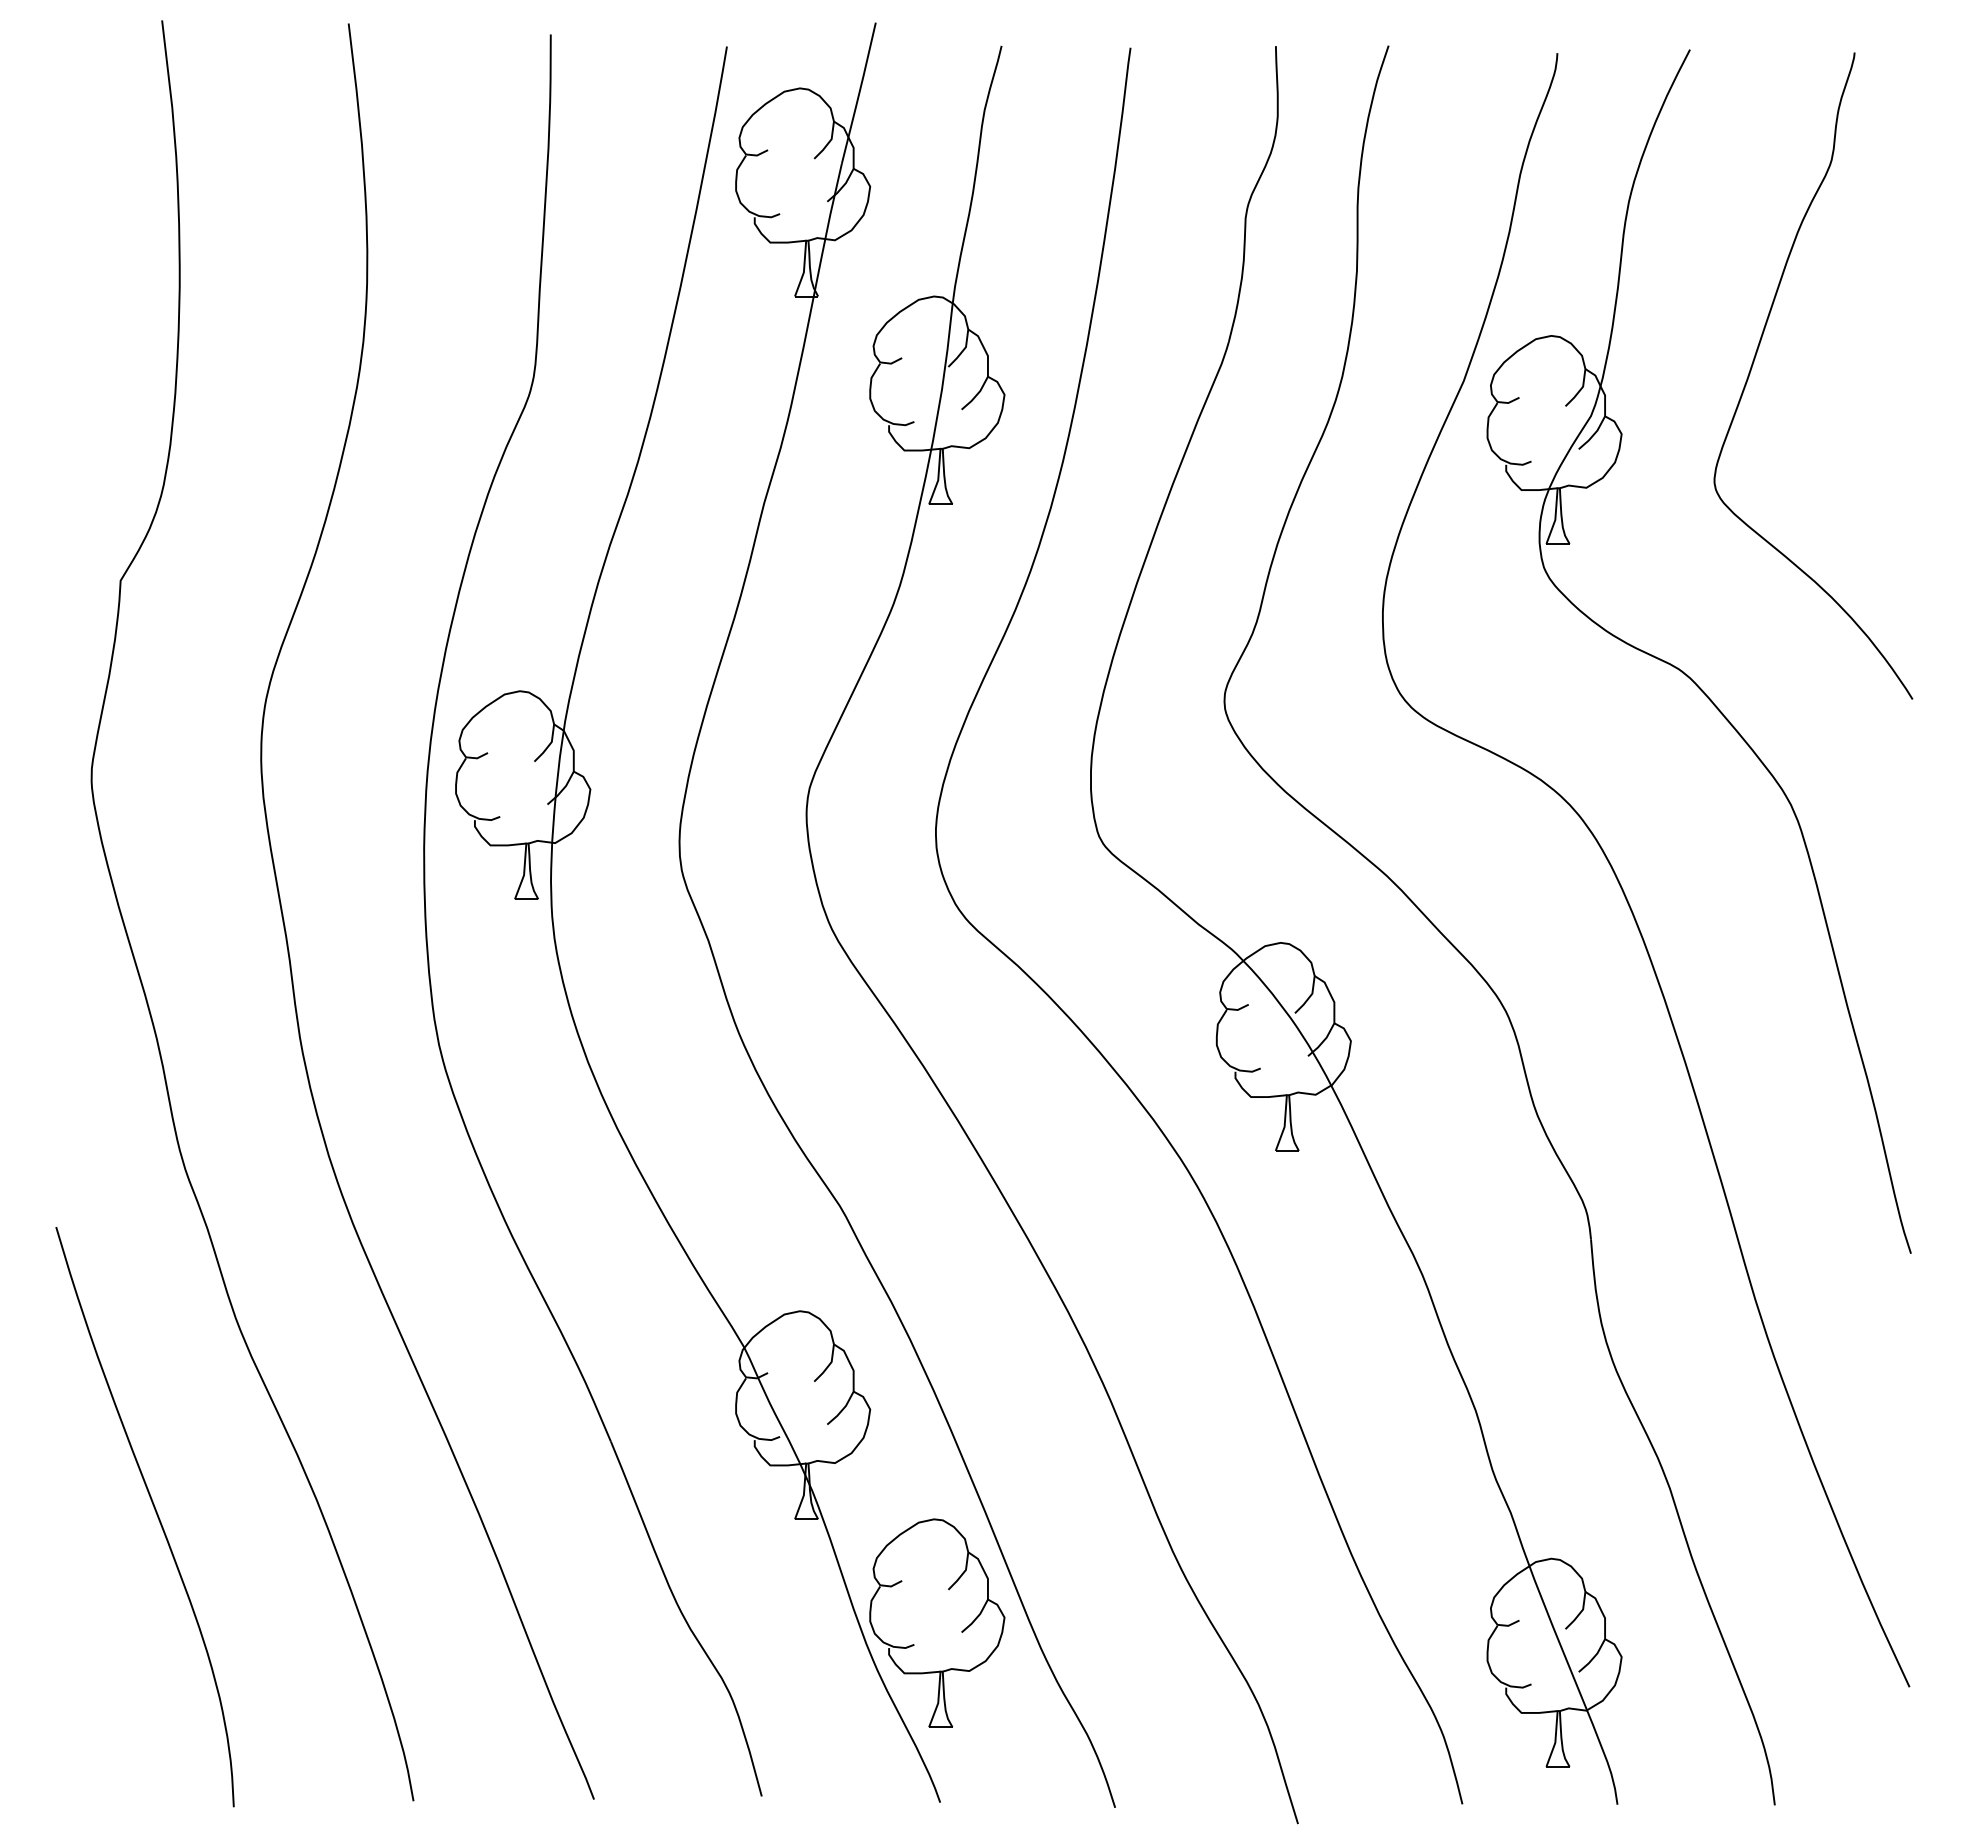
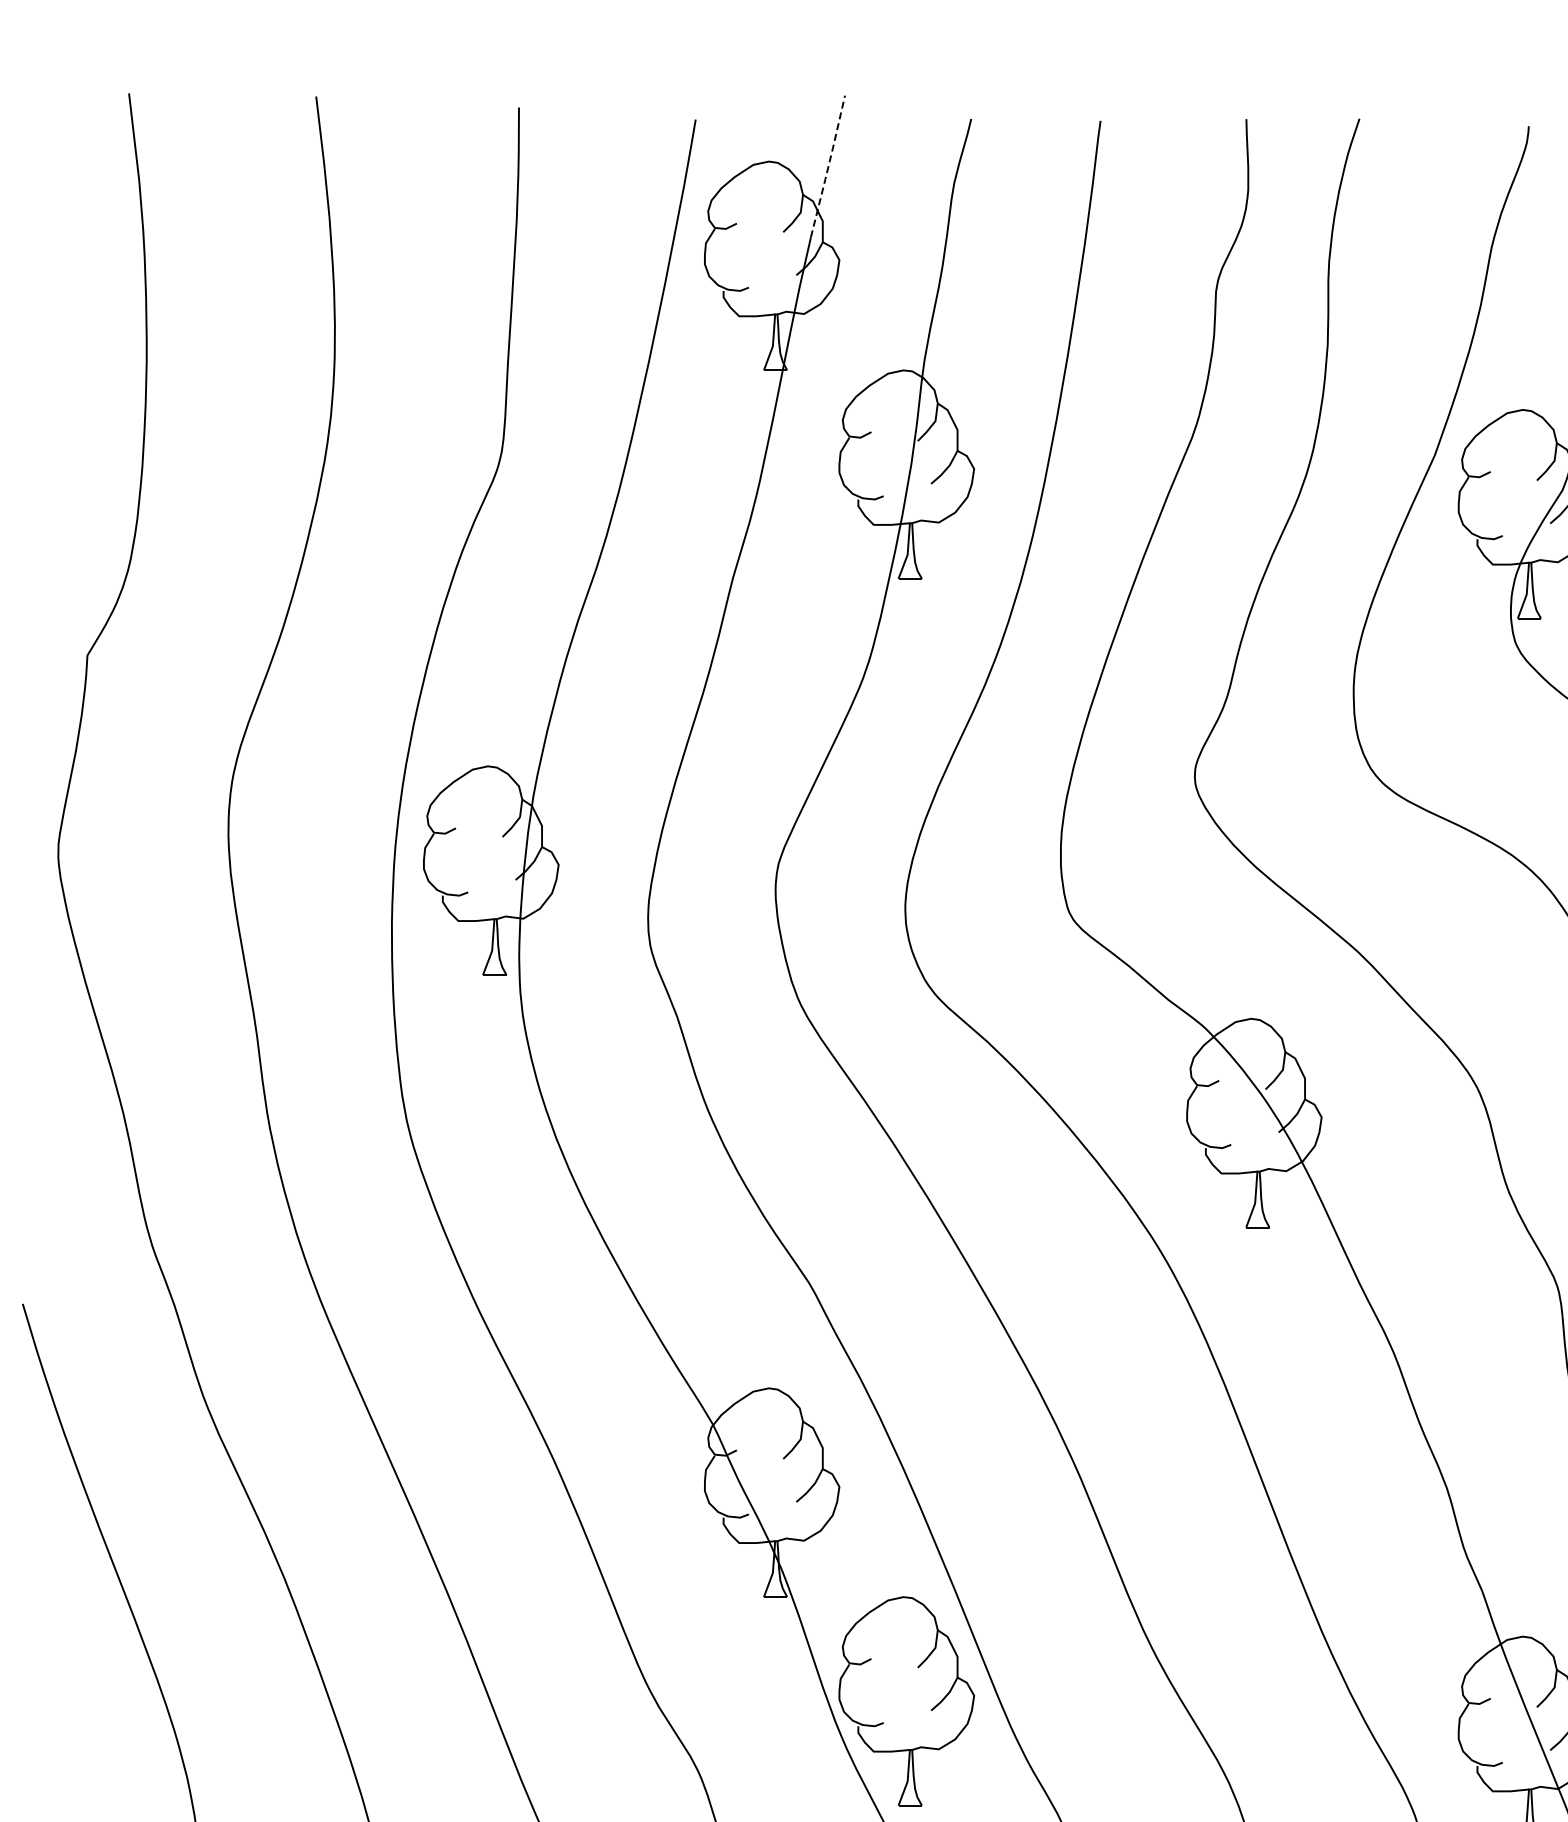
line: (859, 92) -> (828, 165), solid -> dashed

